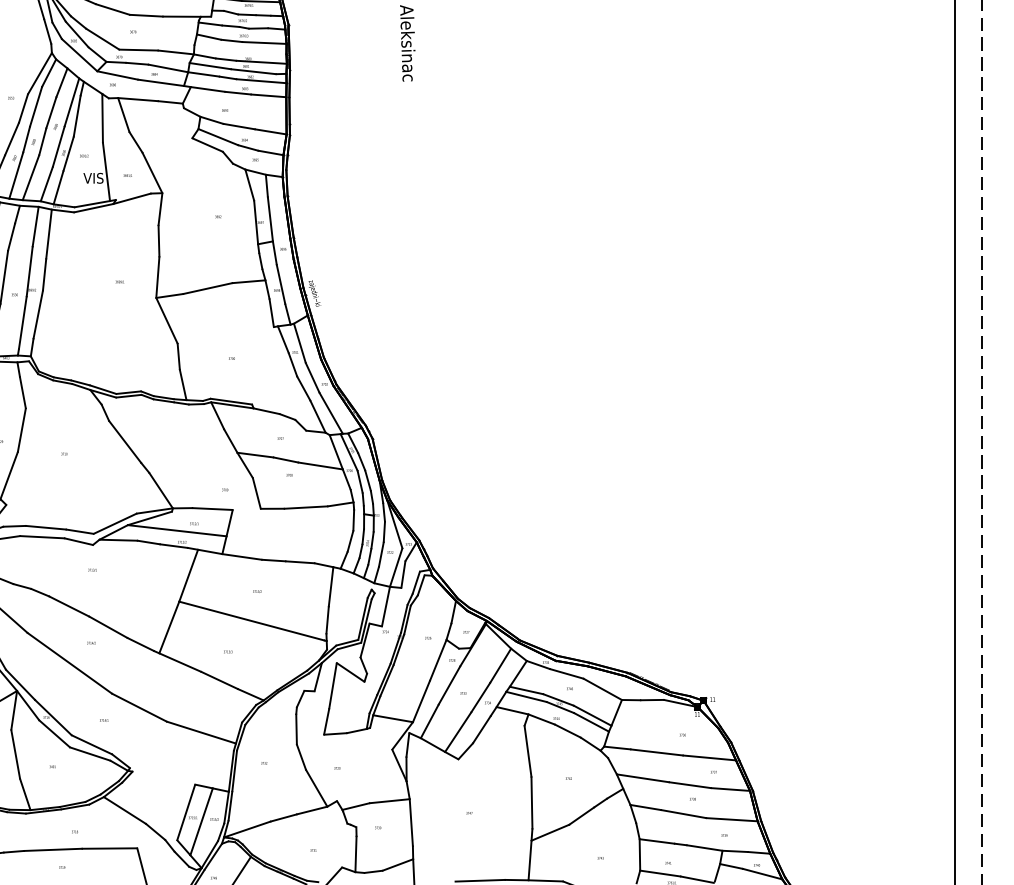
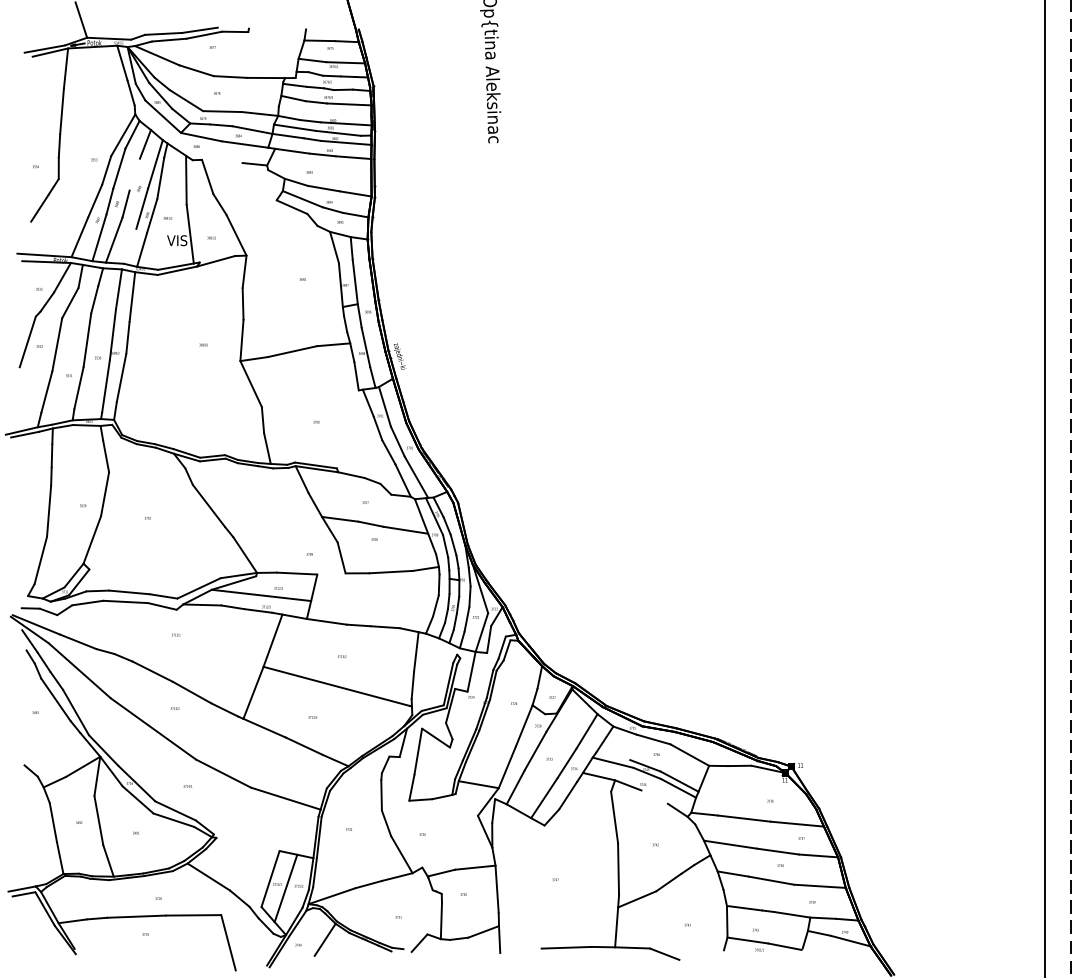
line: (138, 99) -> (222, 161), removed
line: (51, 112) -> (134, 174), removed
line: (47, 184) -> (130, 246), removed
line: (525, 689) -> (612, 755), removed
line: (567, 730) -> (654, 796), removed

